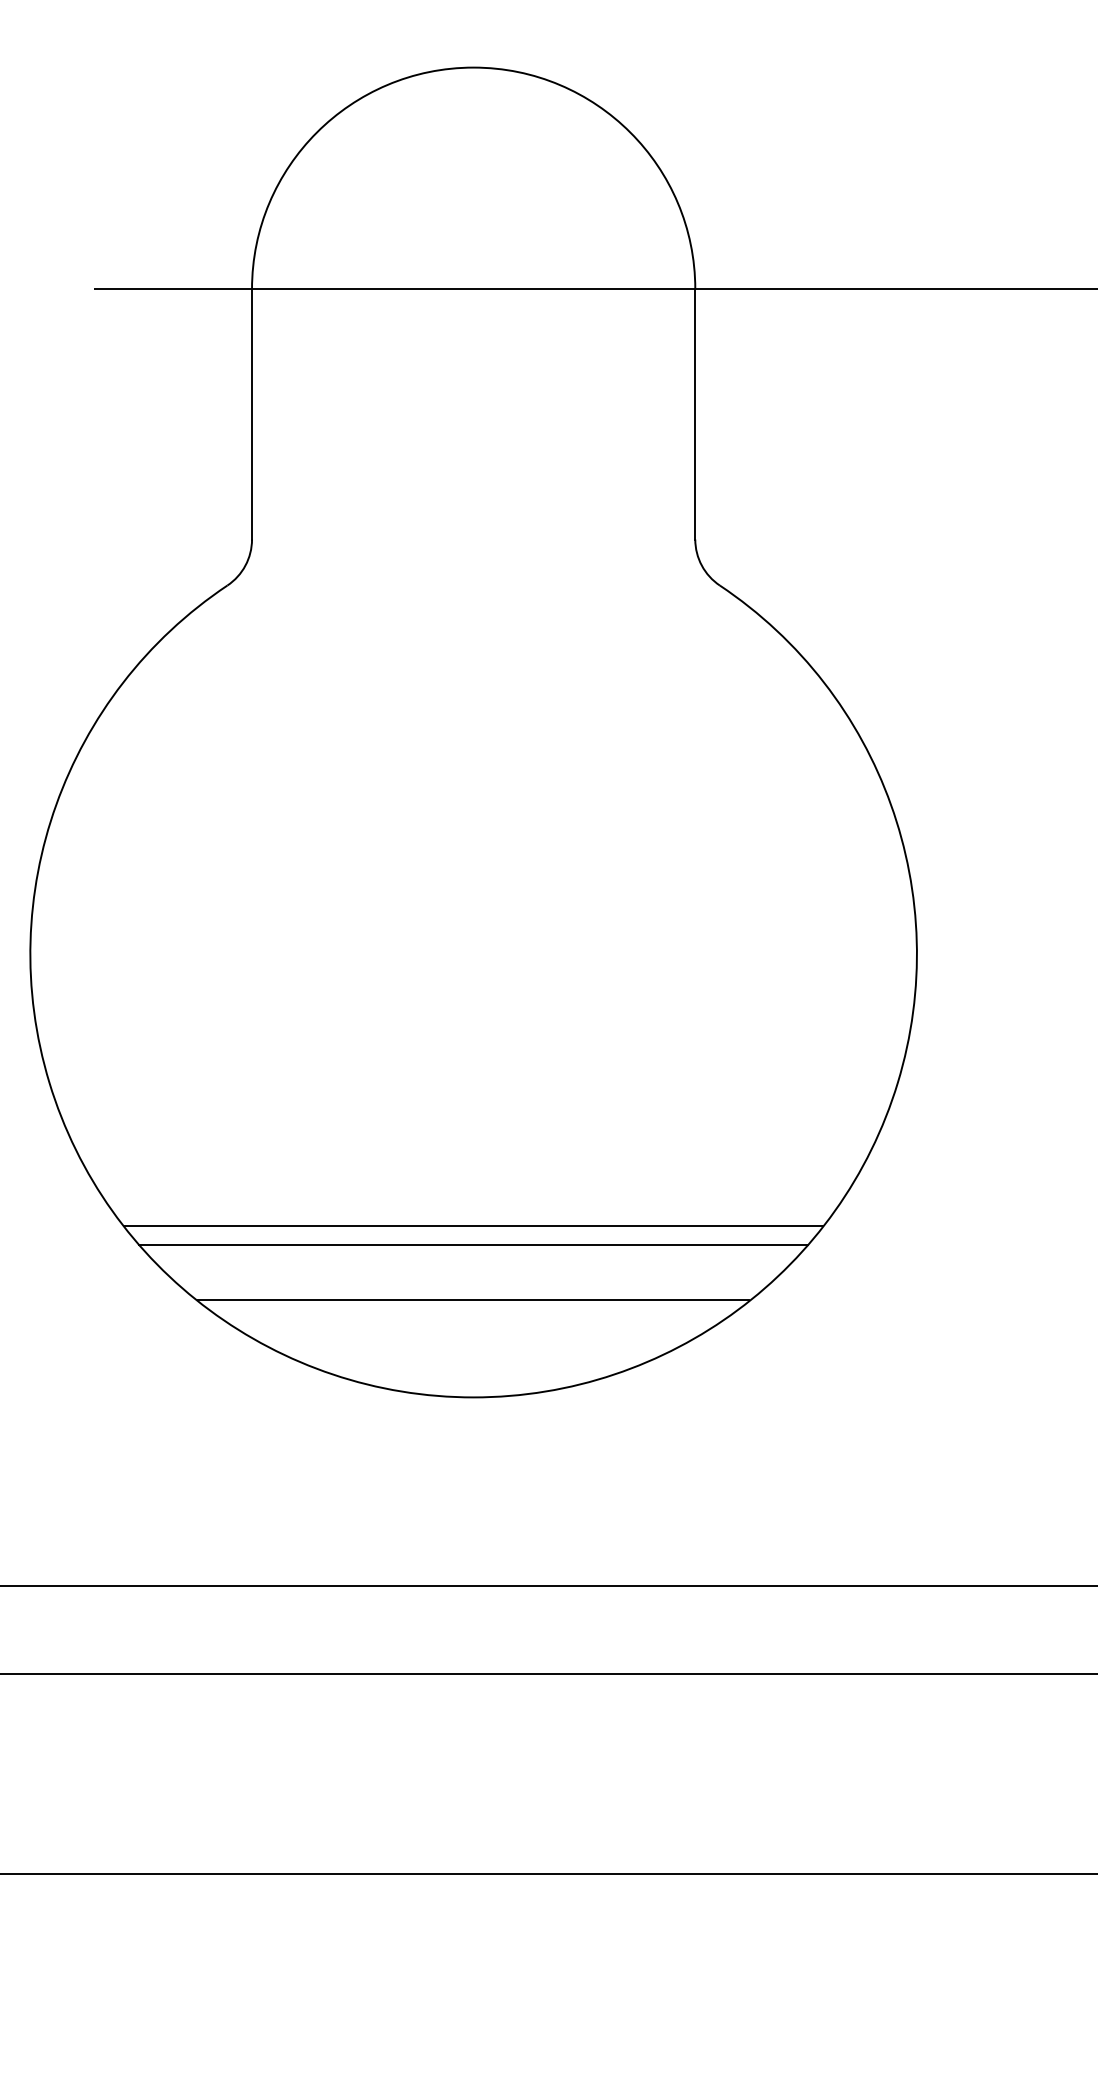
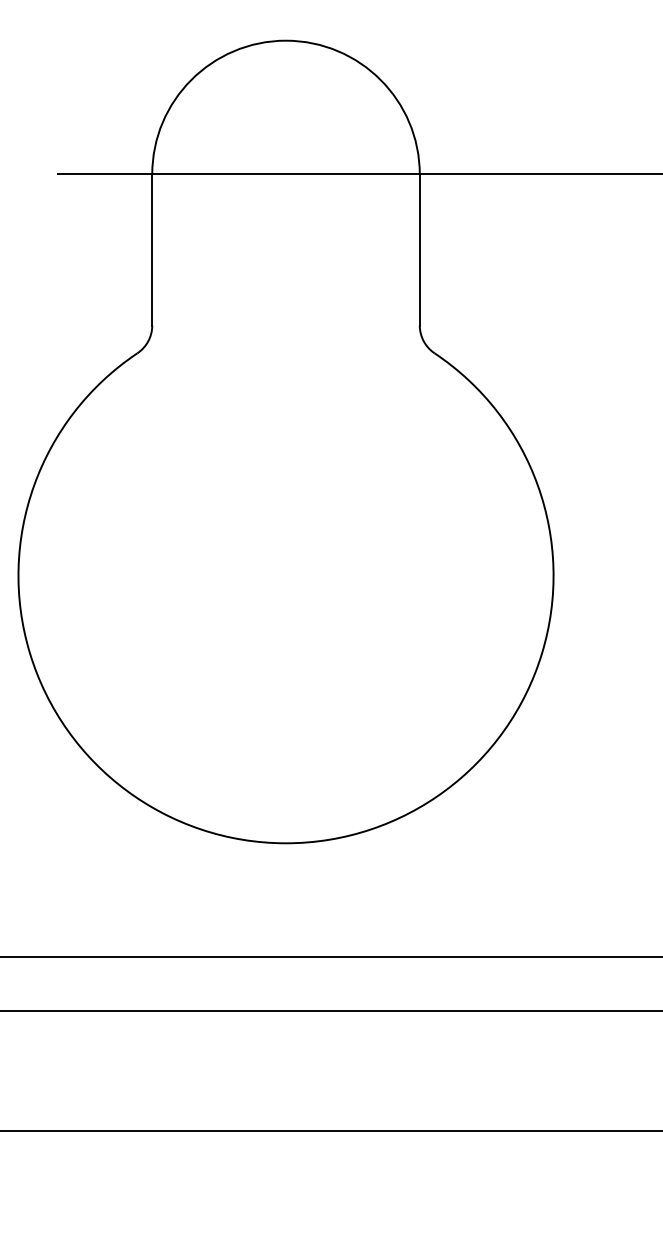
line: (472, 1225) -> (285, 739), removed
line: (472, 1245) -> (285, 751), removed
line: (472, 1299) -> (285, 784), removed

